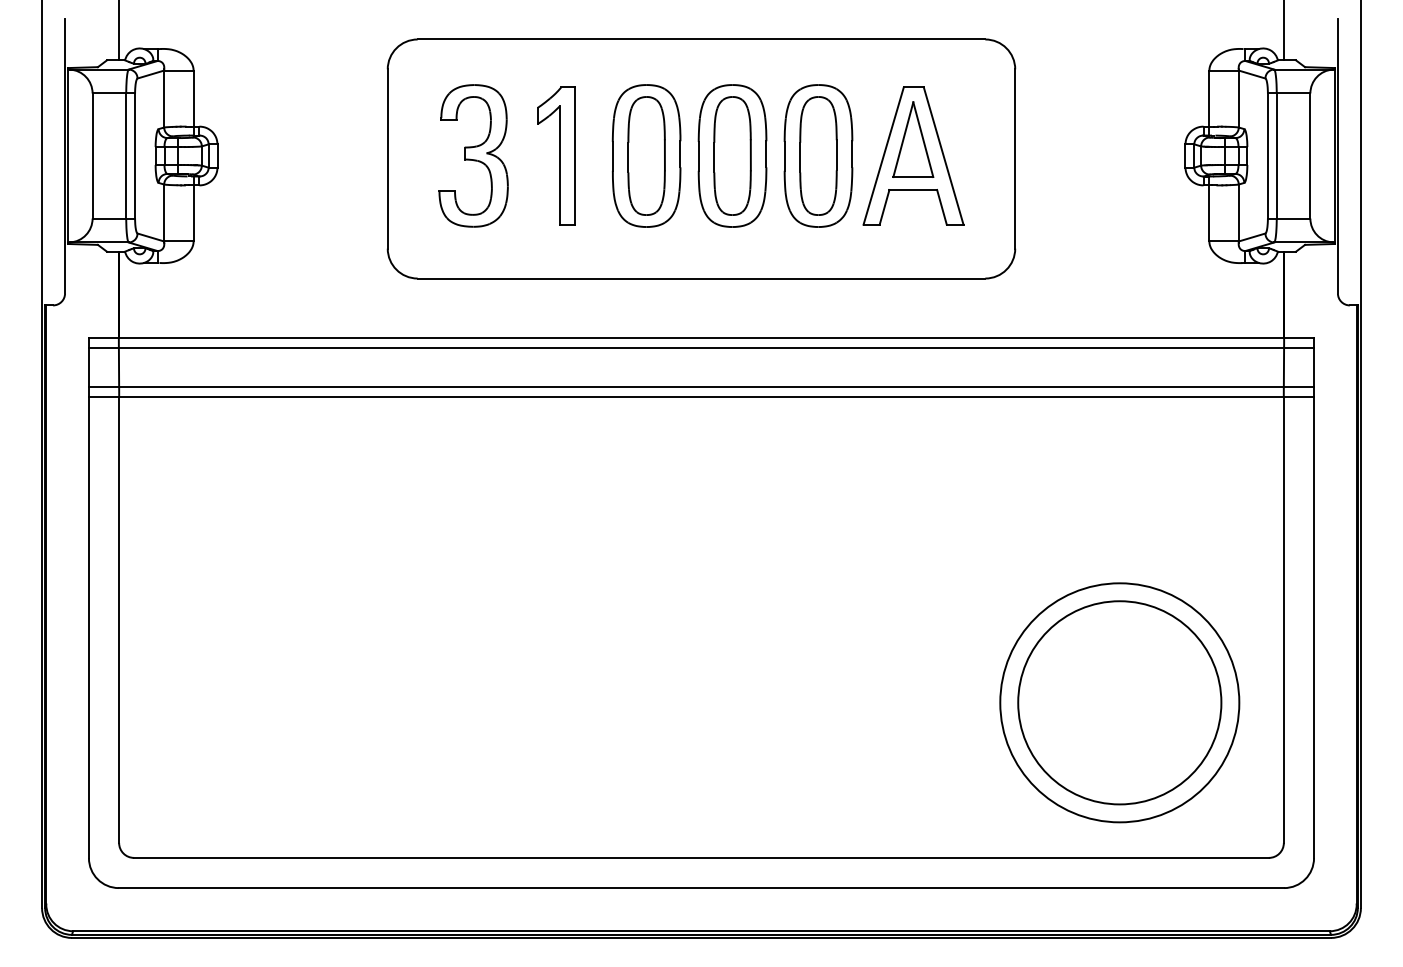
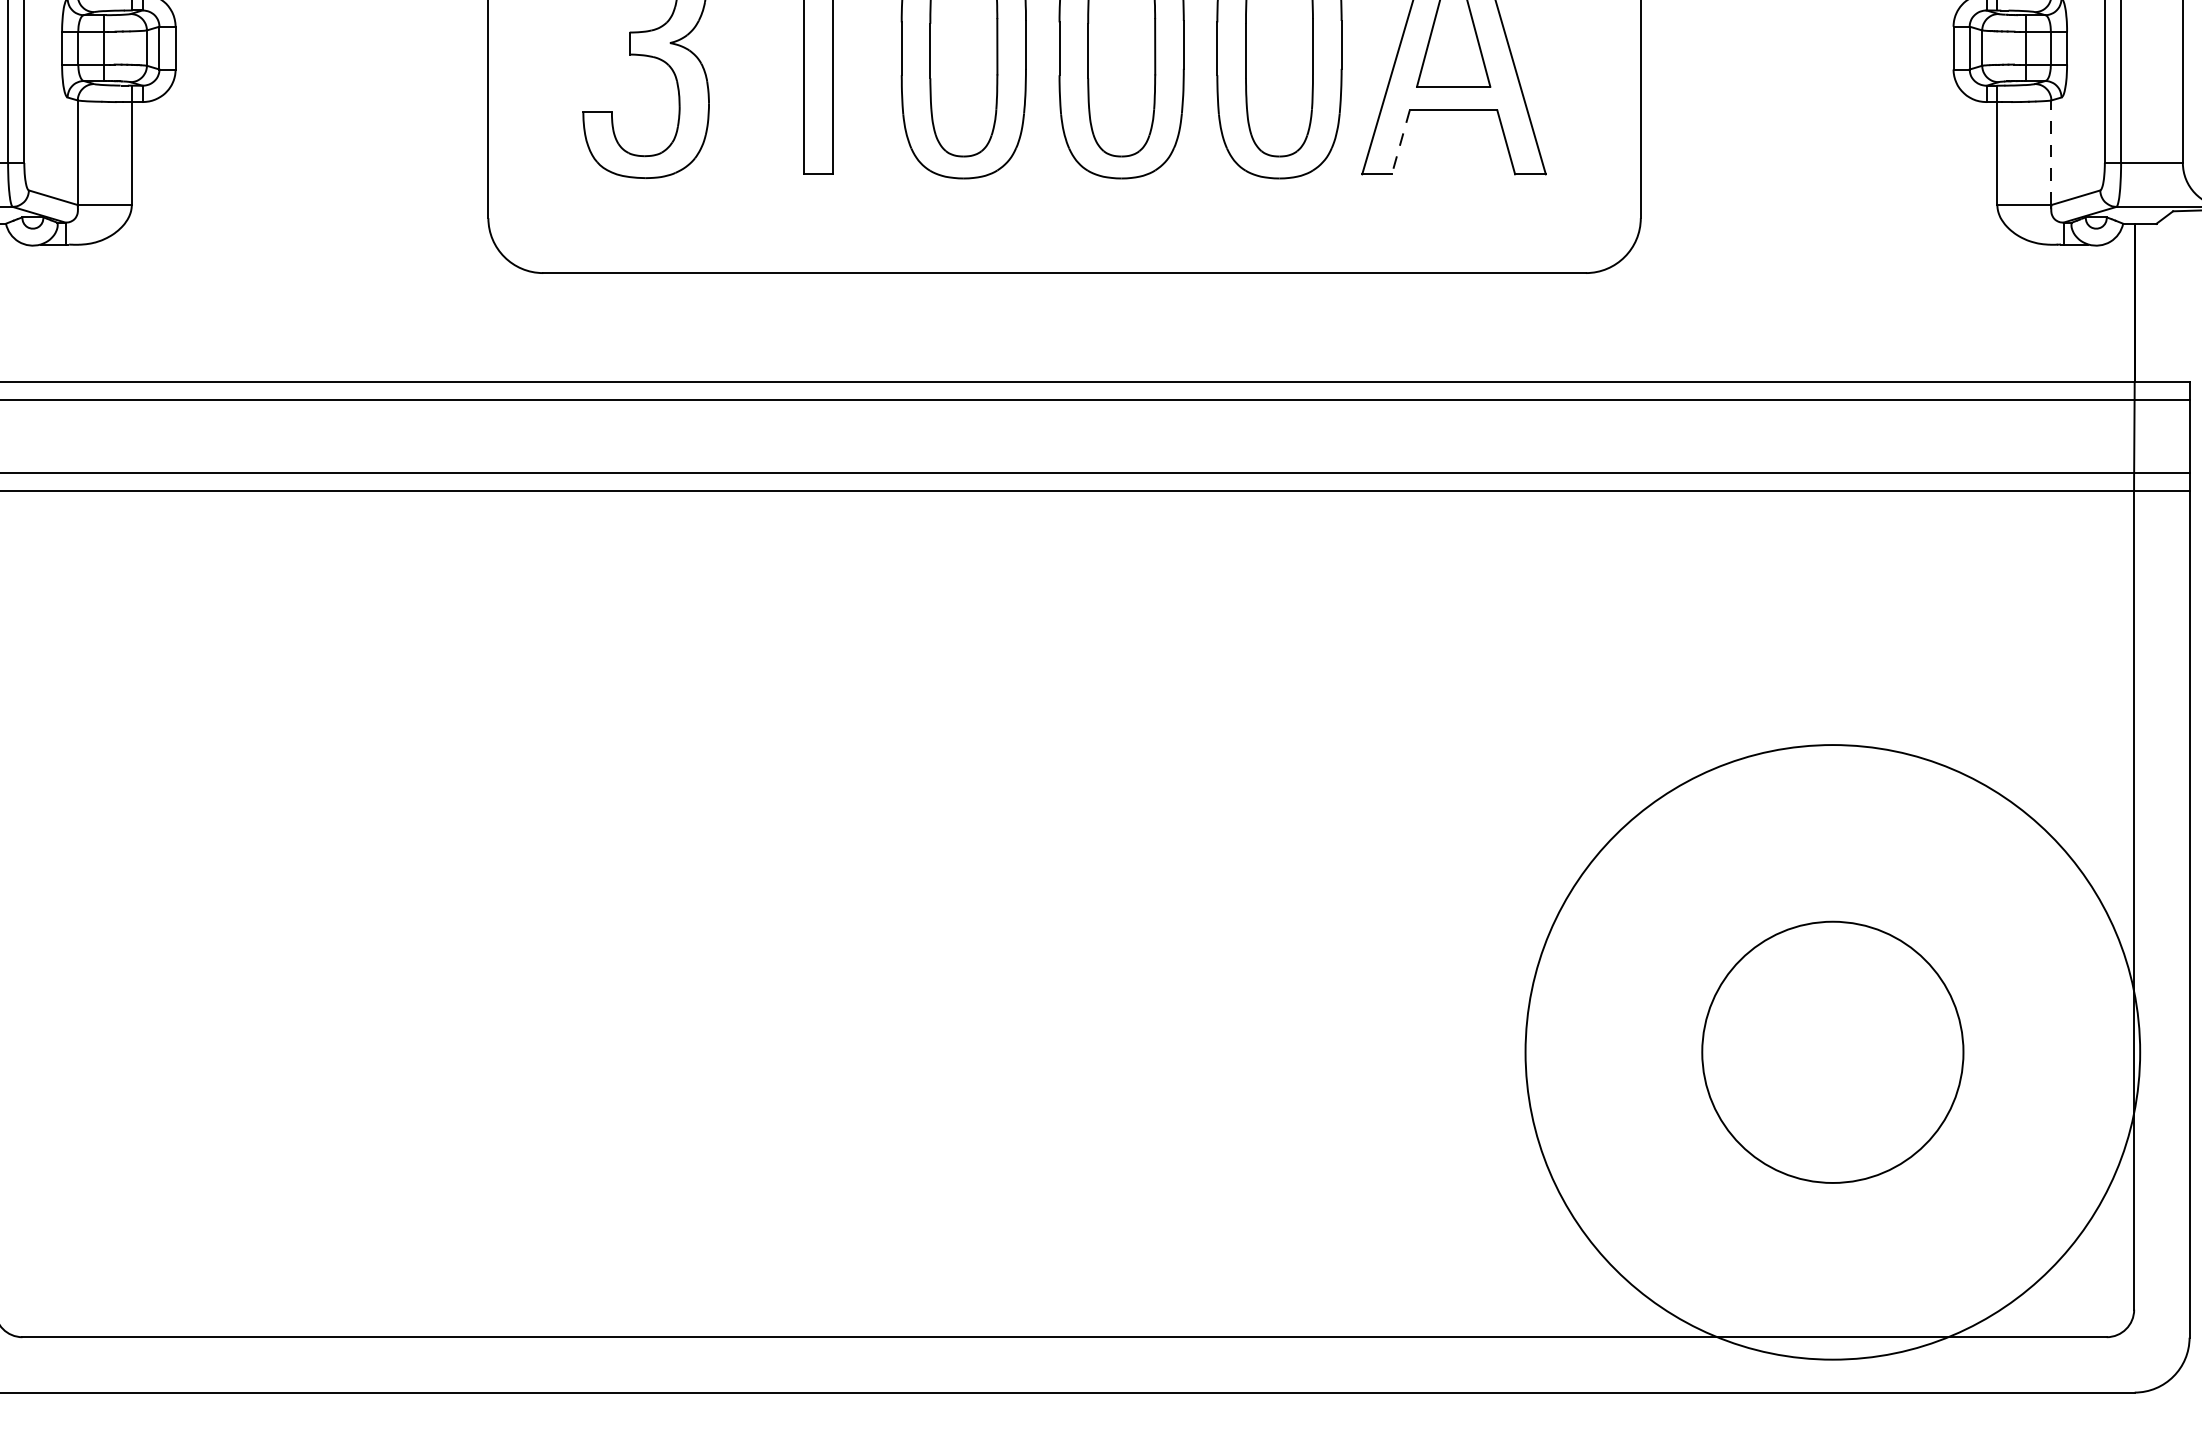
line: (884, 207) -> (1400, 142), solid -> dashed
line: (1238, 212) -> (2050, 151), solid -> dashed
circle: (1119, 702) -> (1832, 1051), size x0.7
circle: (1119, 702) -> (1832, 1051), size x1.4

